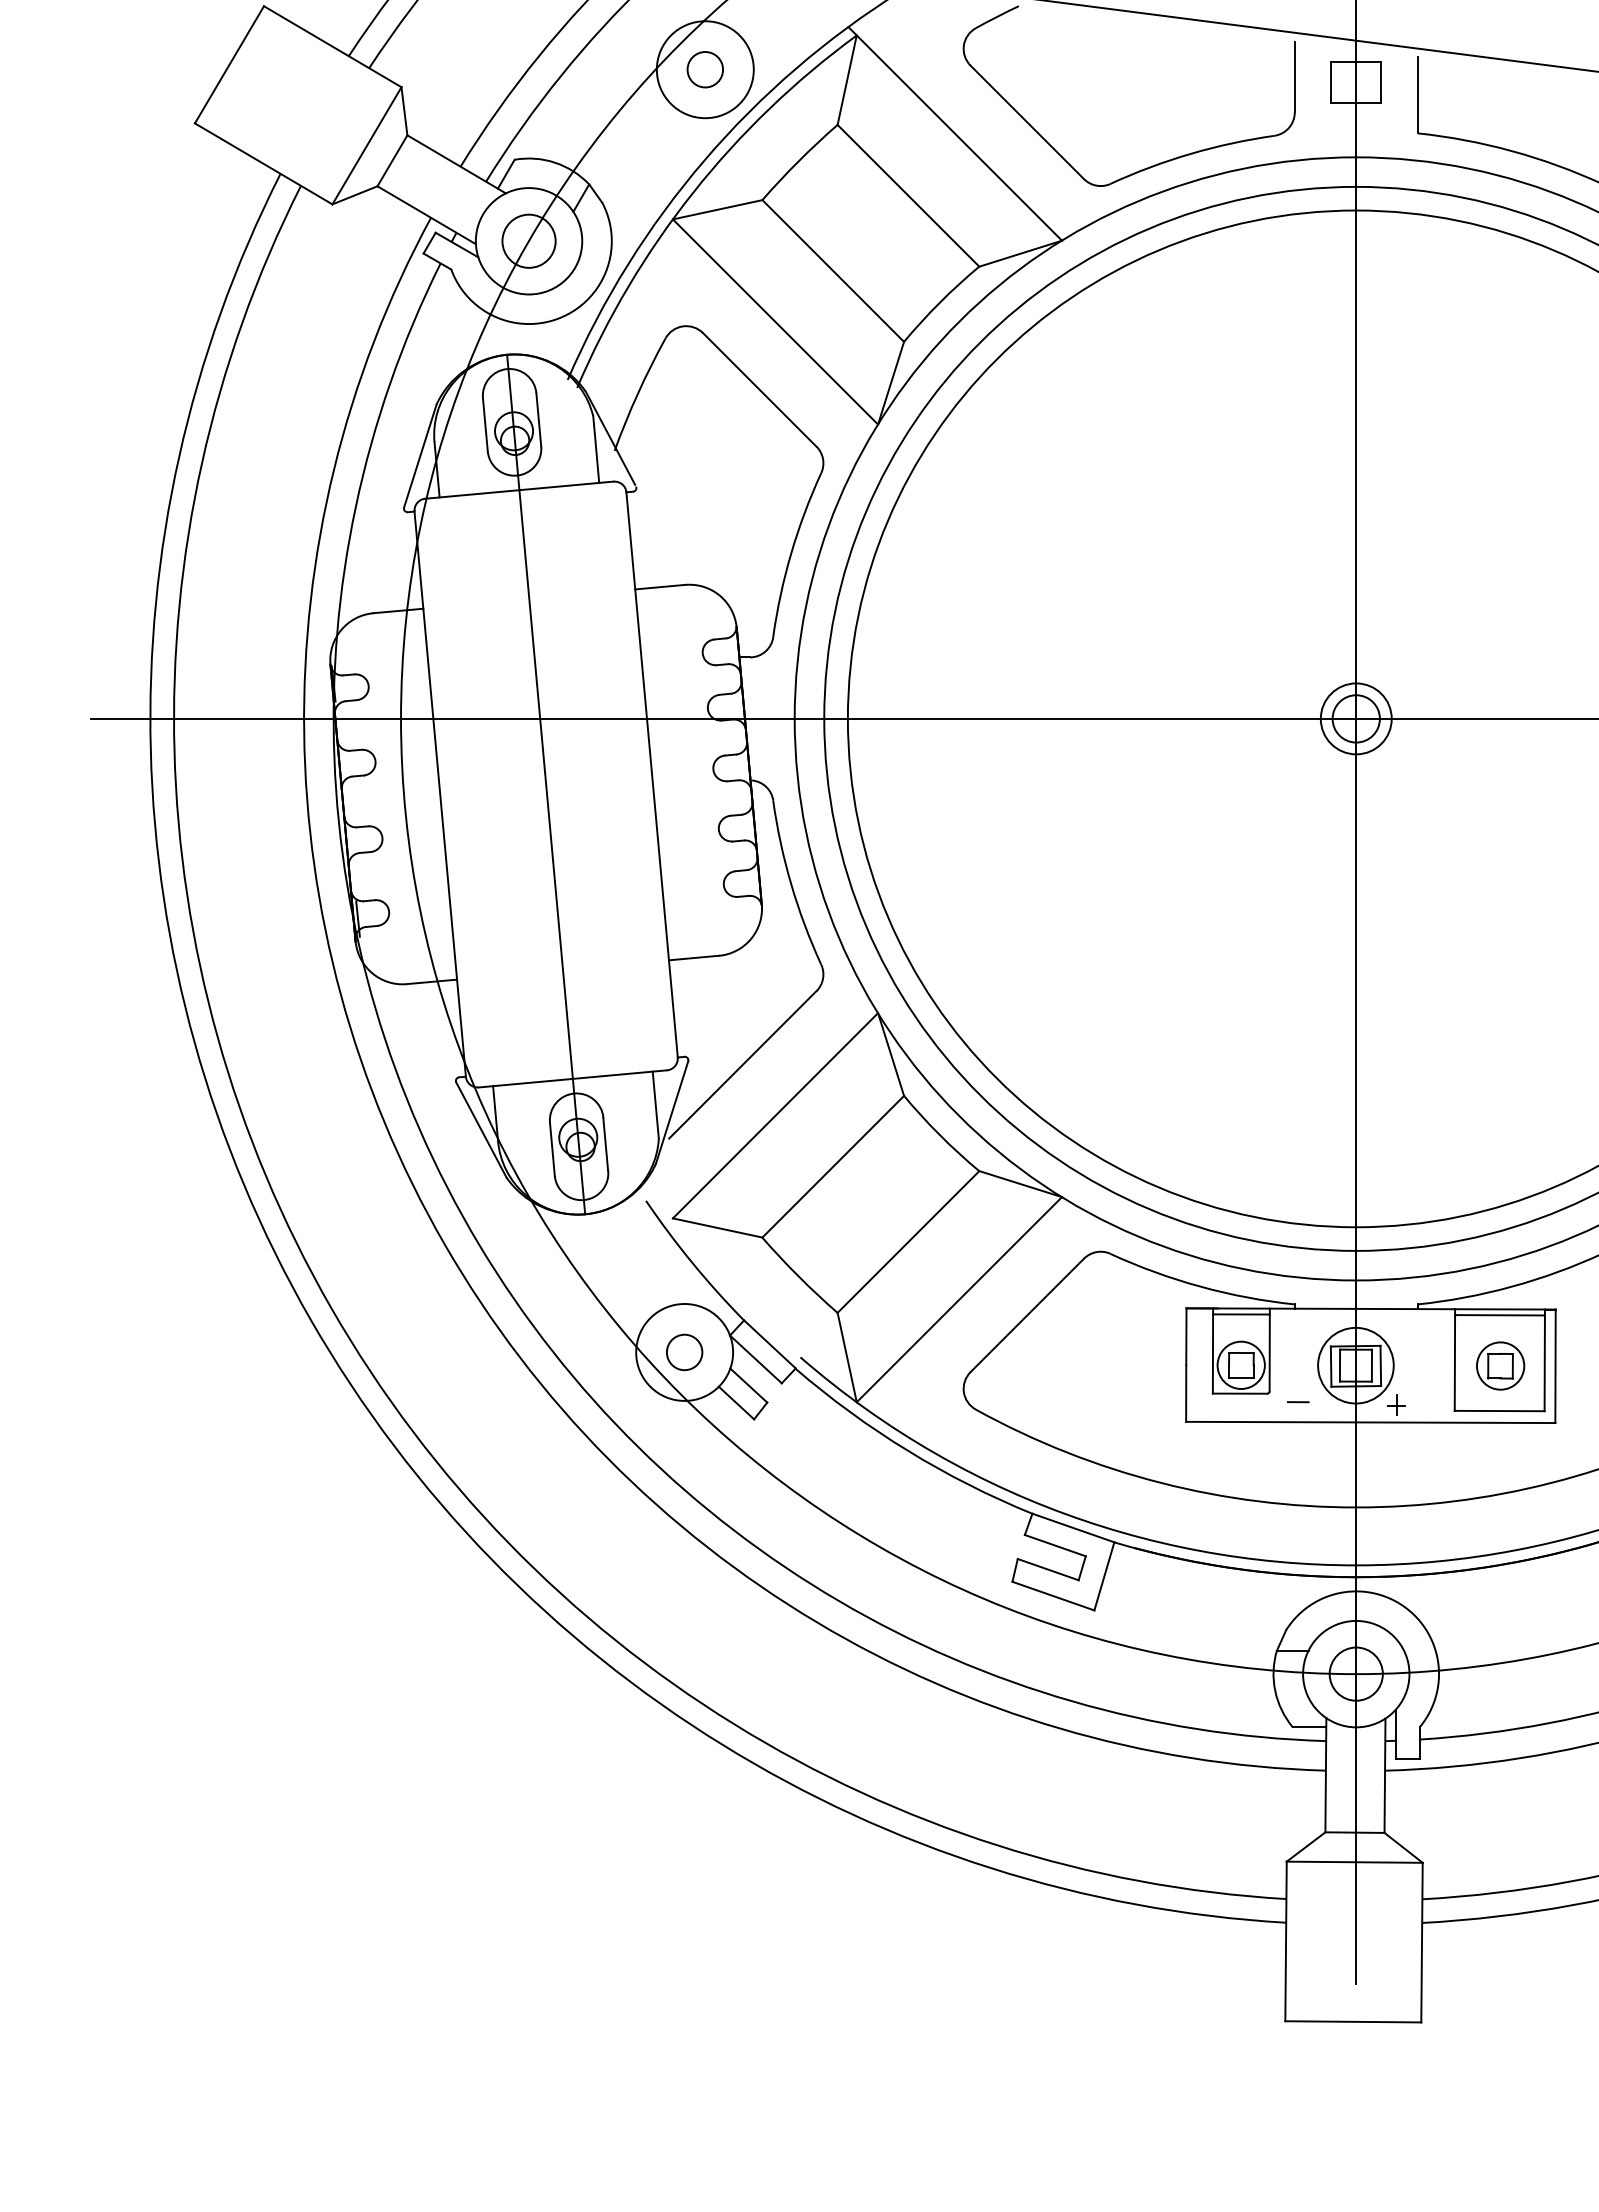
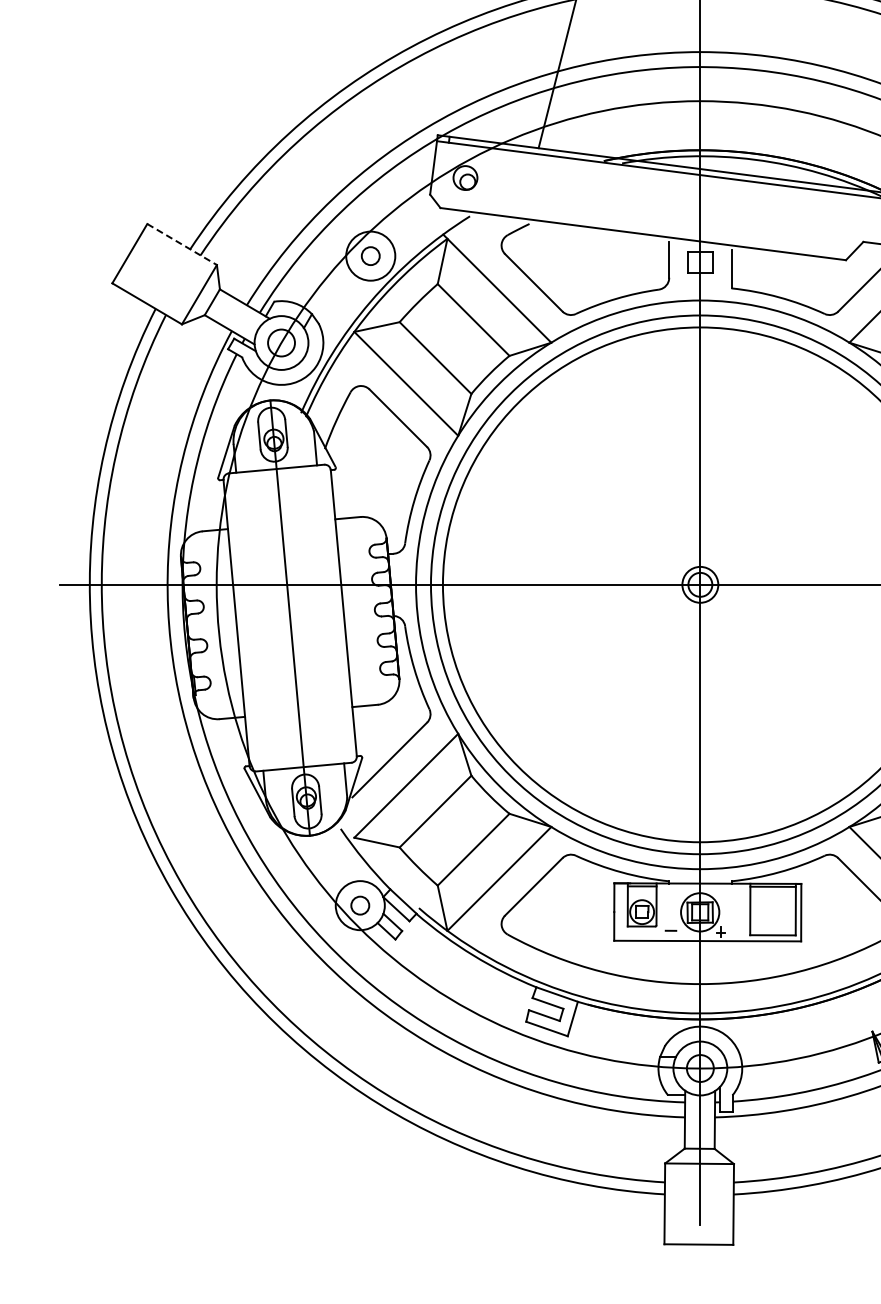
line: (333, 46) -> (182, 244), solid -> dashed
part: (1500, 1365) -> (773, 912), removed

